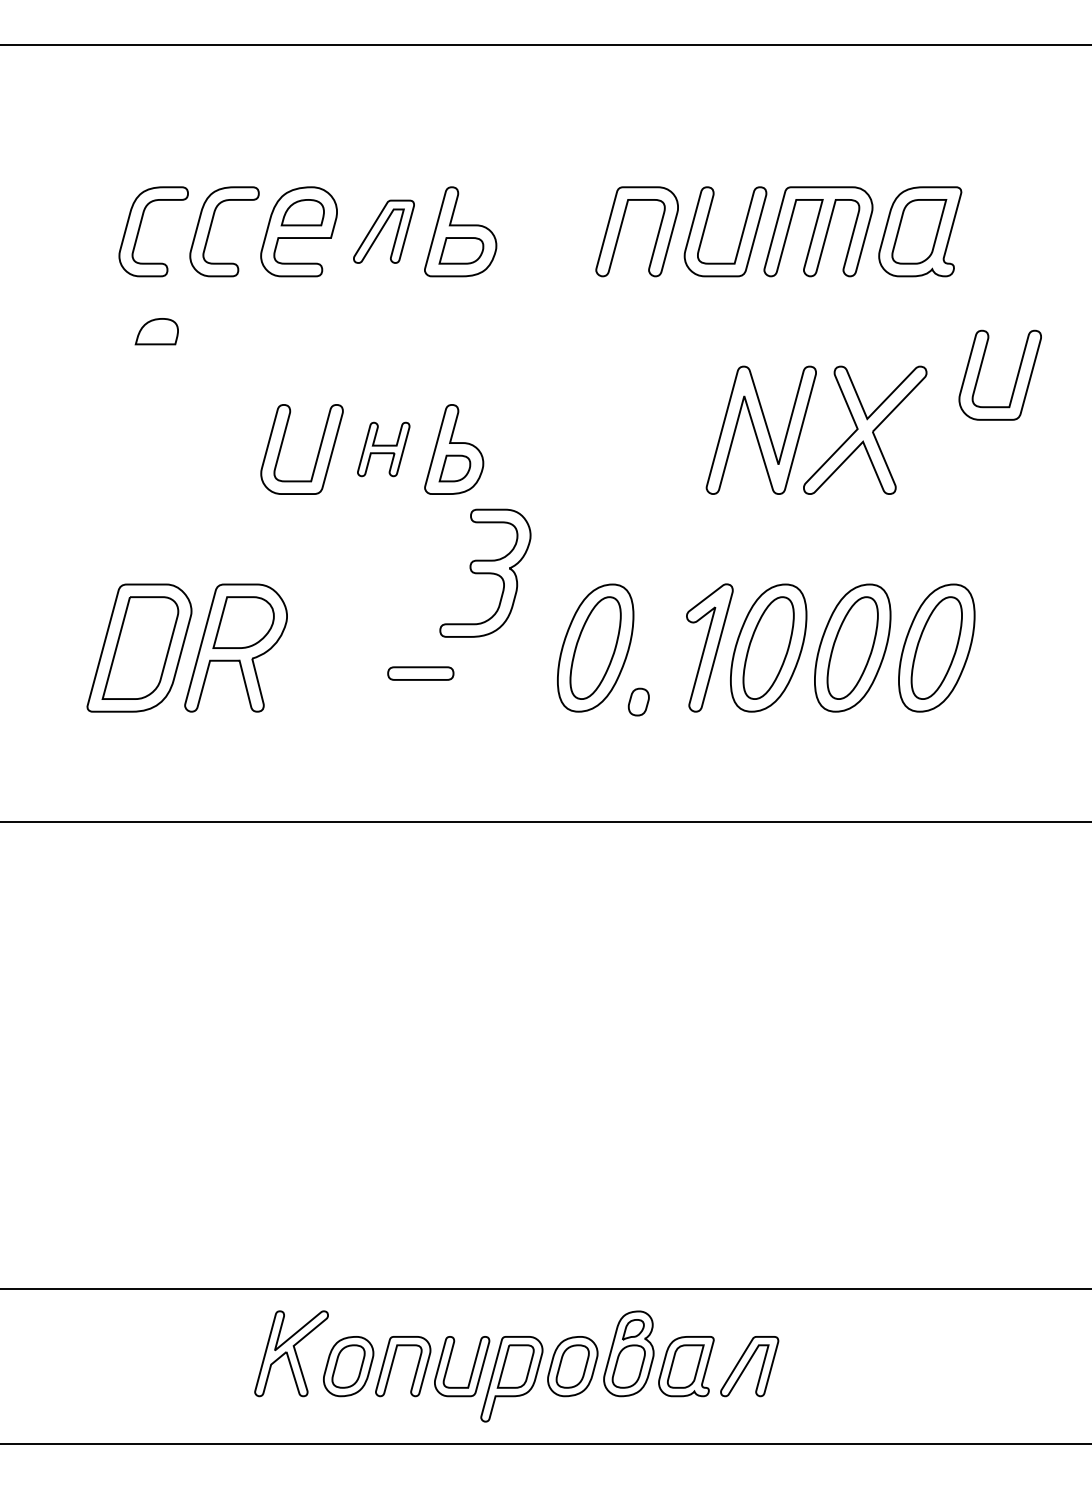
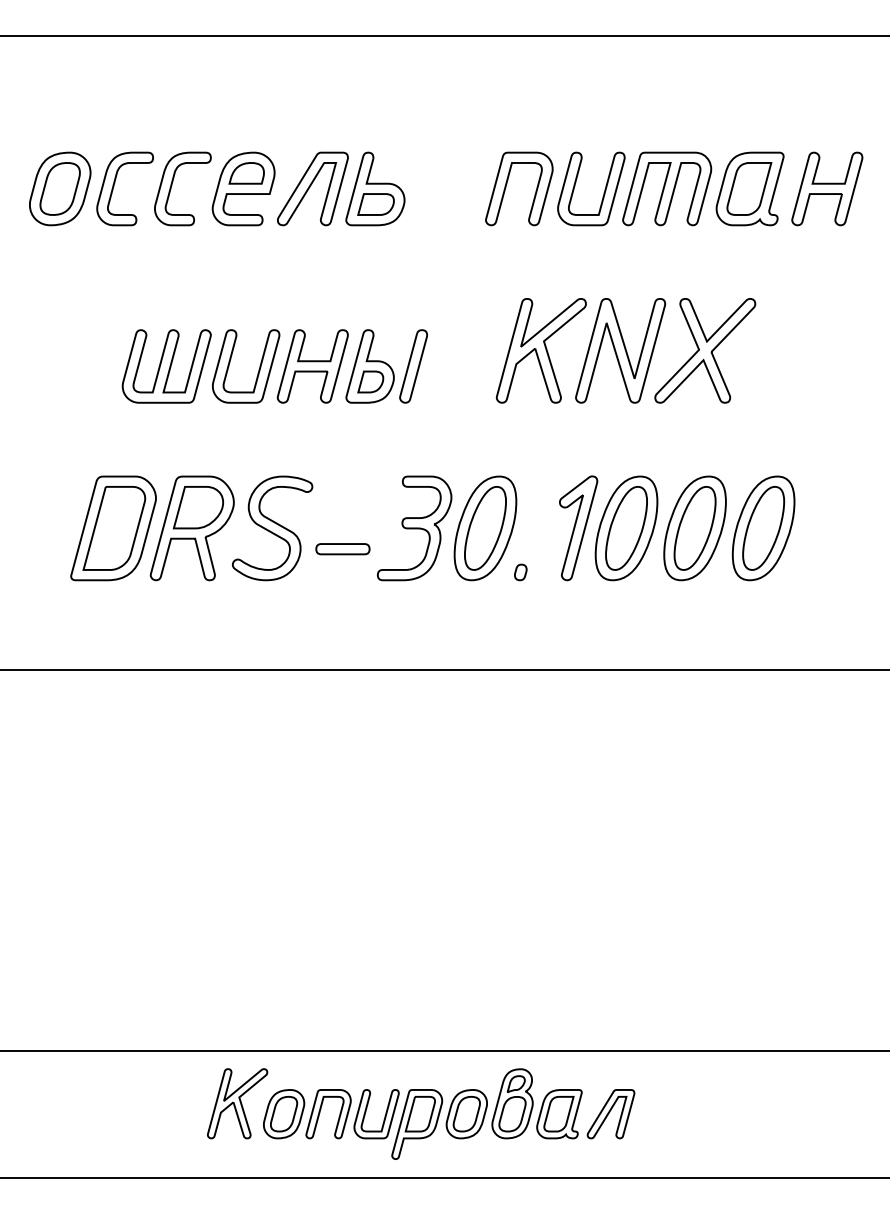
part: (74, 231) -> (60, 188), added
part: (383, 231) -> (312, 188), size x1.43
part: (1015, 231) -> (827, 188), added
part: (156, 331) -> (127, 270), removed
part: (1015, 379) -> (827, 309), removed
part: (663, 429) -> (540, 350), added
part: (204, 449) -> (166, 366), added
part: (383, 449) -> (312, 366), size x1.67
part: (507, 449) -> (413, 366), added
part: (485, 573) -> (414, 528), moved
part: (334, 648) -> (272, 528), added
part: (638, 702) -> (520, 572), size x0.71

